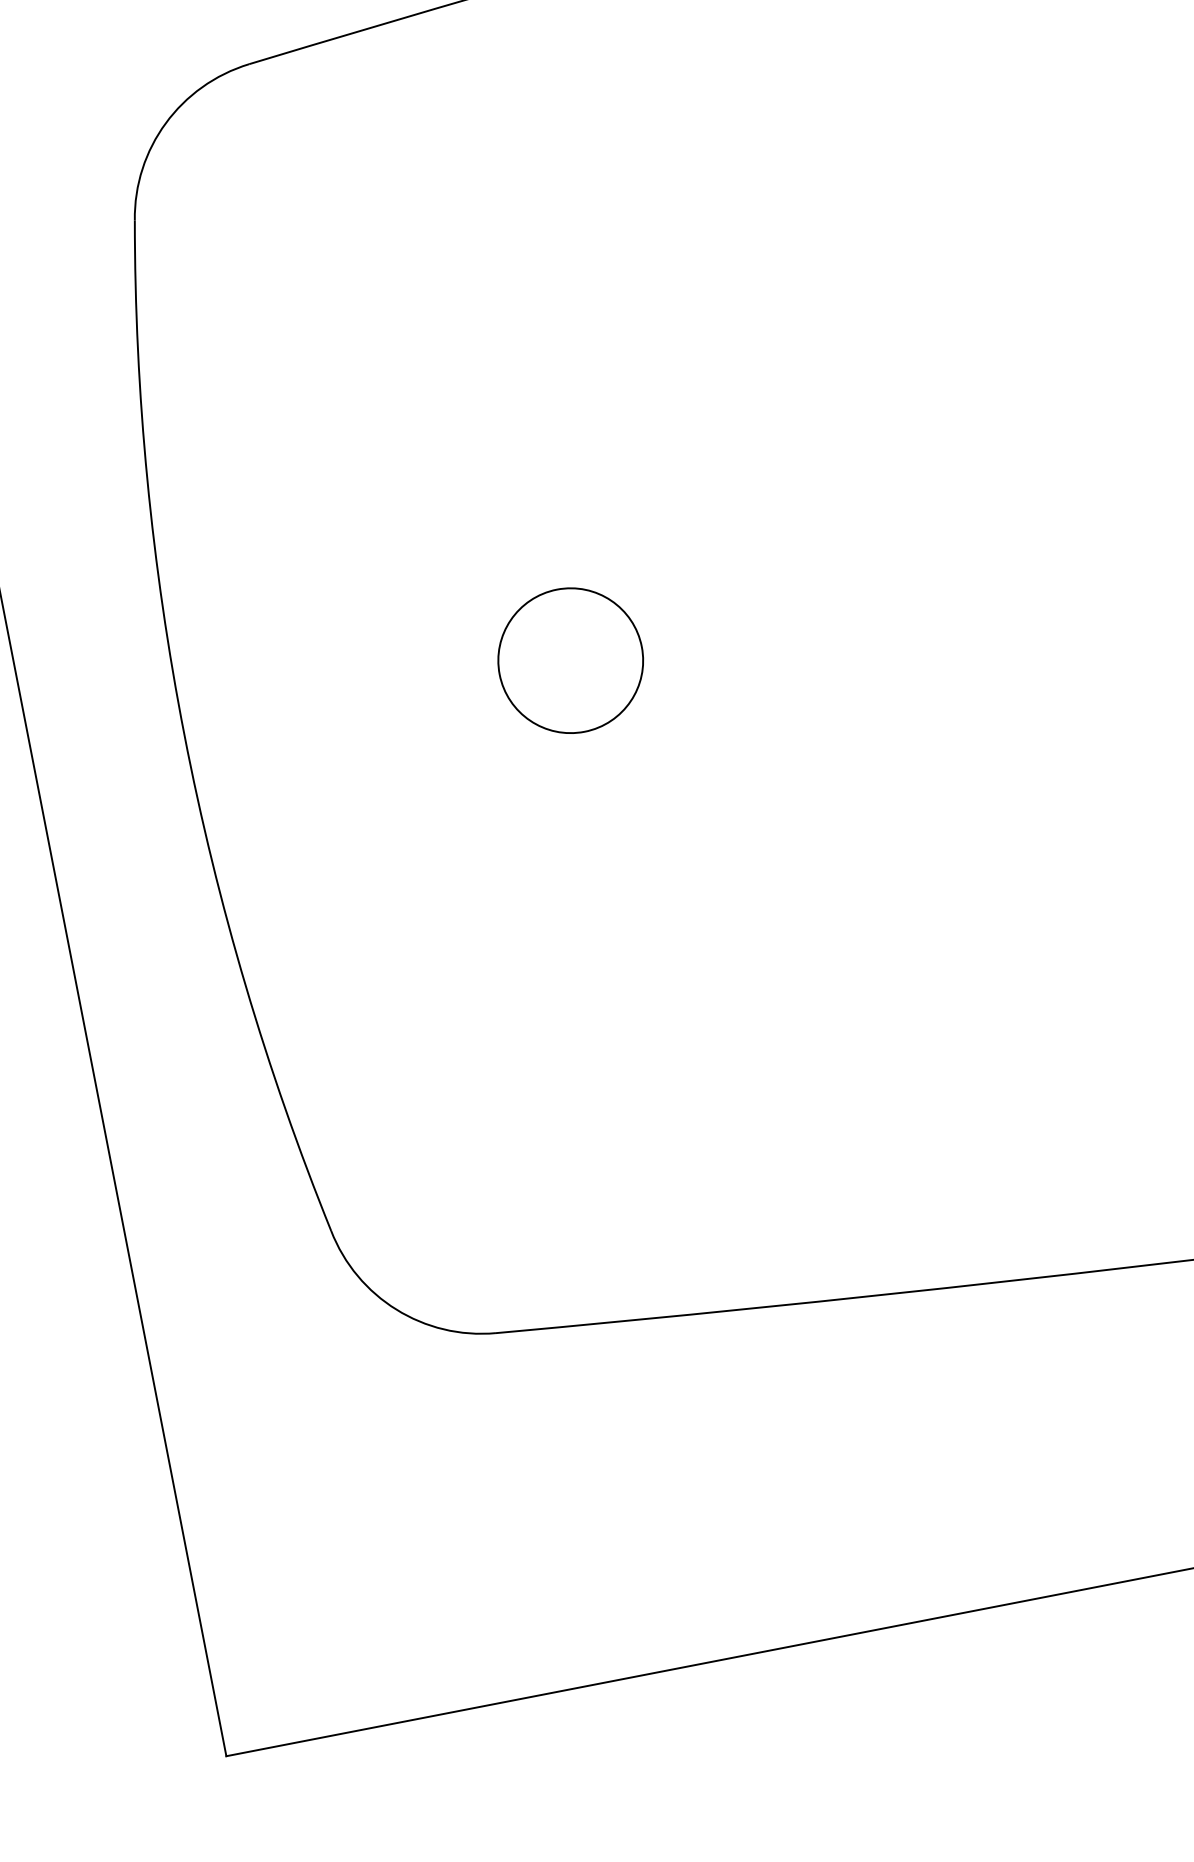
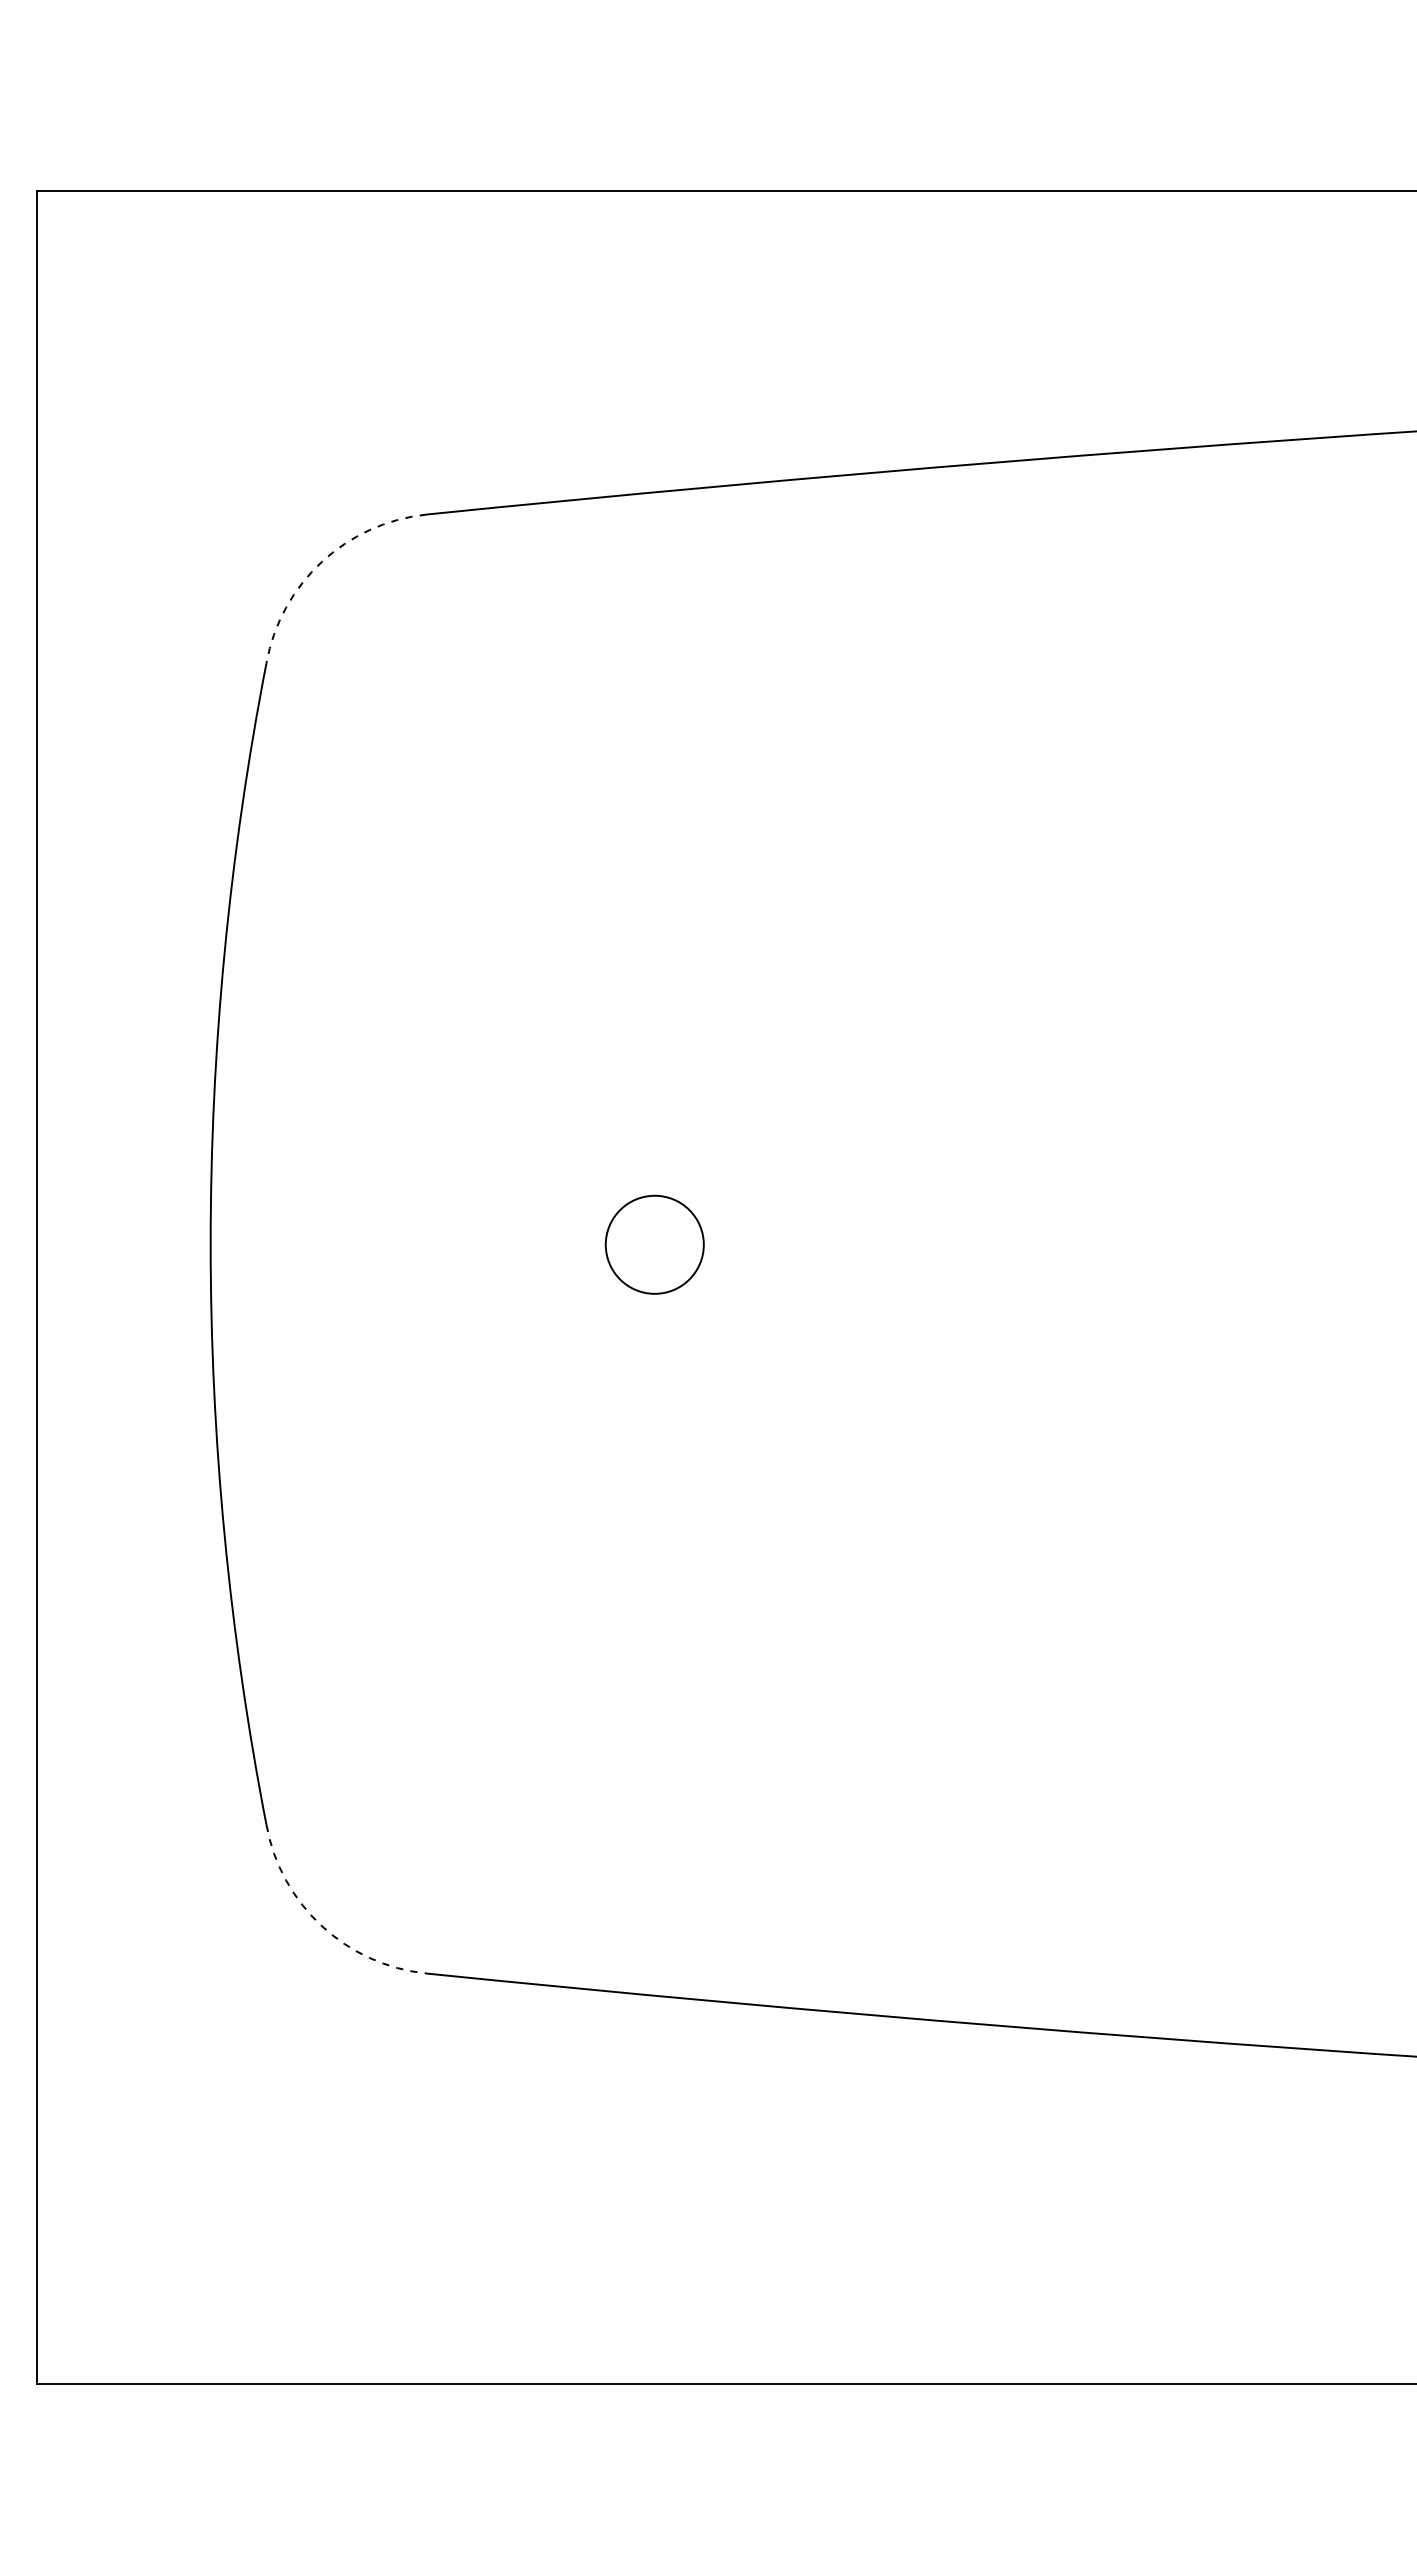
arc: (165, 123) -> (321, 562), solid -> dashed
circle: (570, 660) -> (654, 1244), size x0.6
arc: (396, 1310) -> (321, 1926), solid -> dashed

